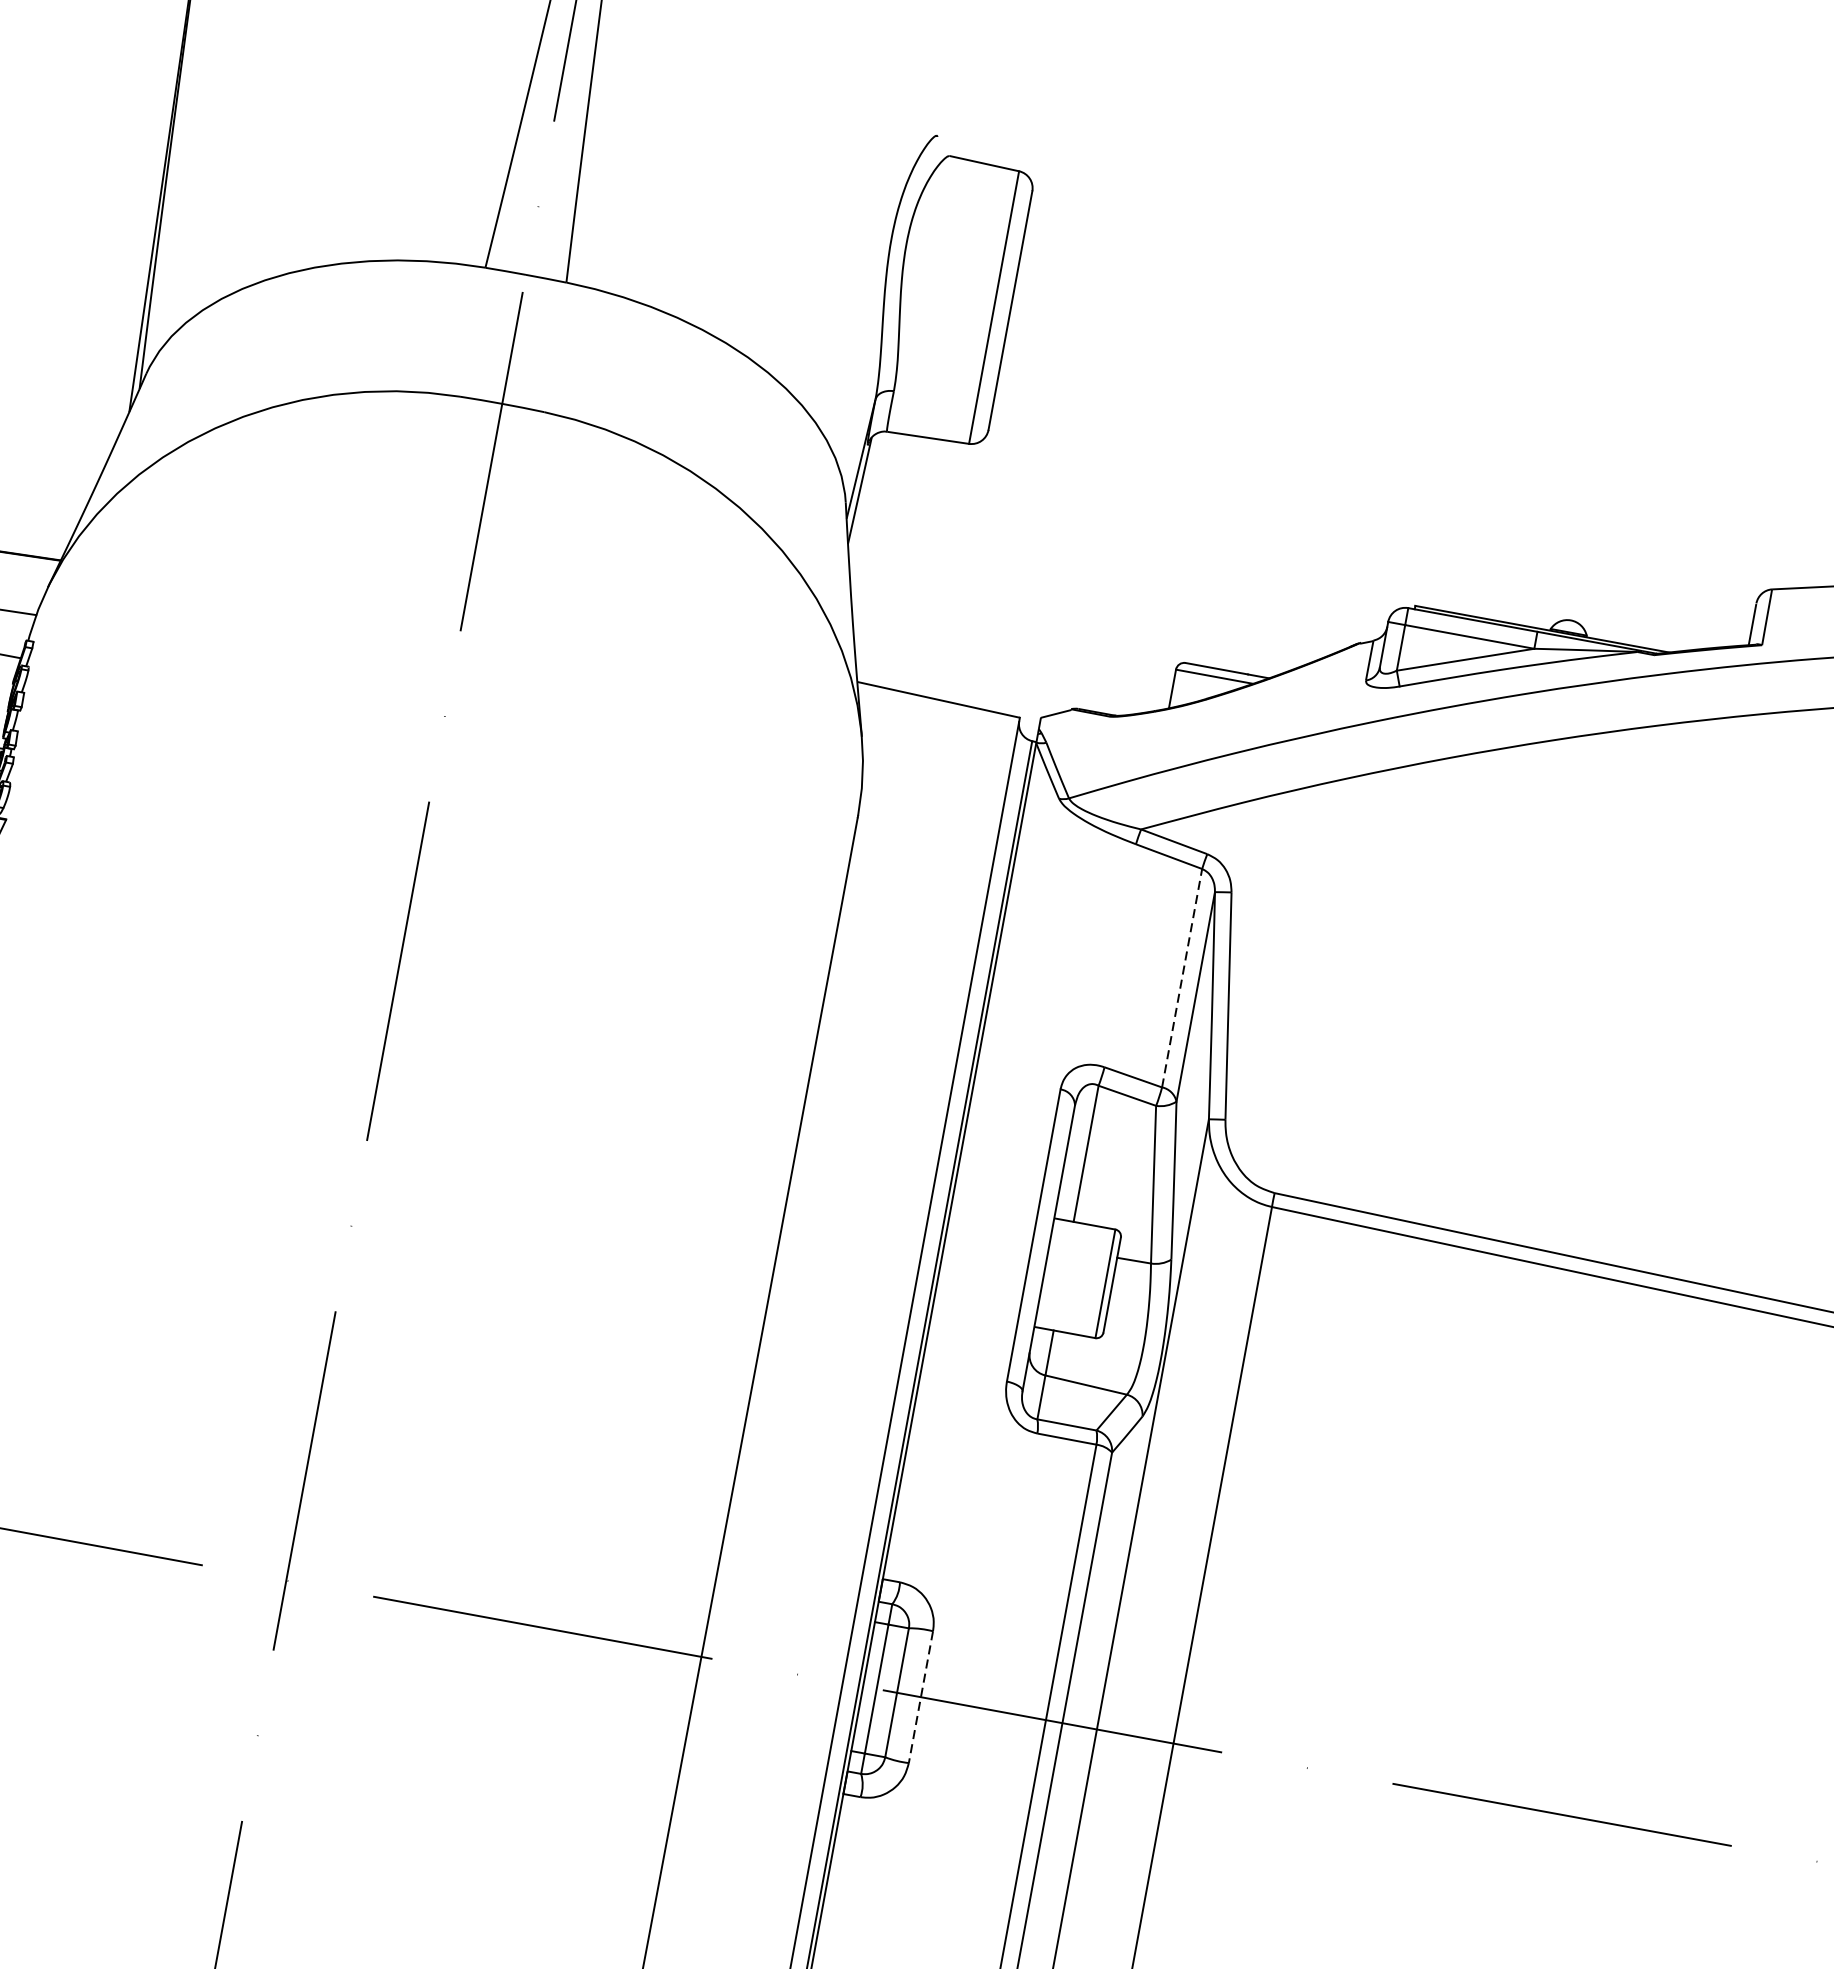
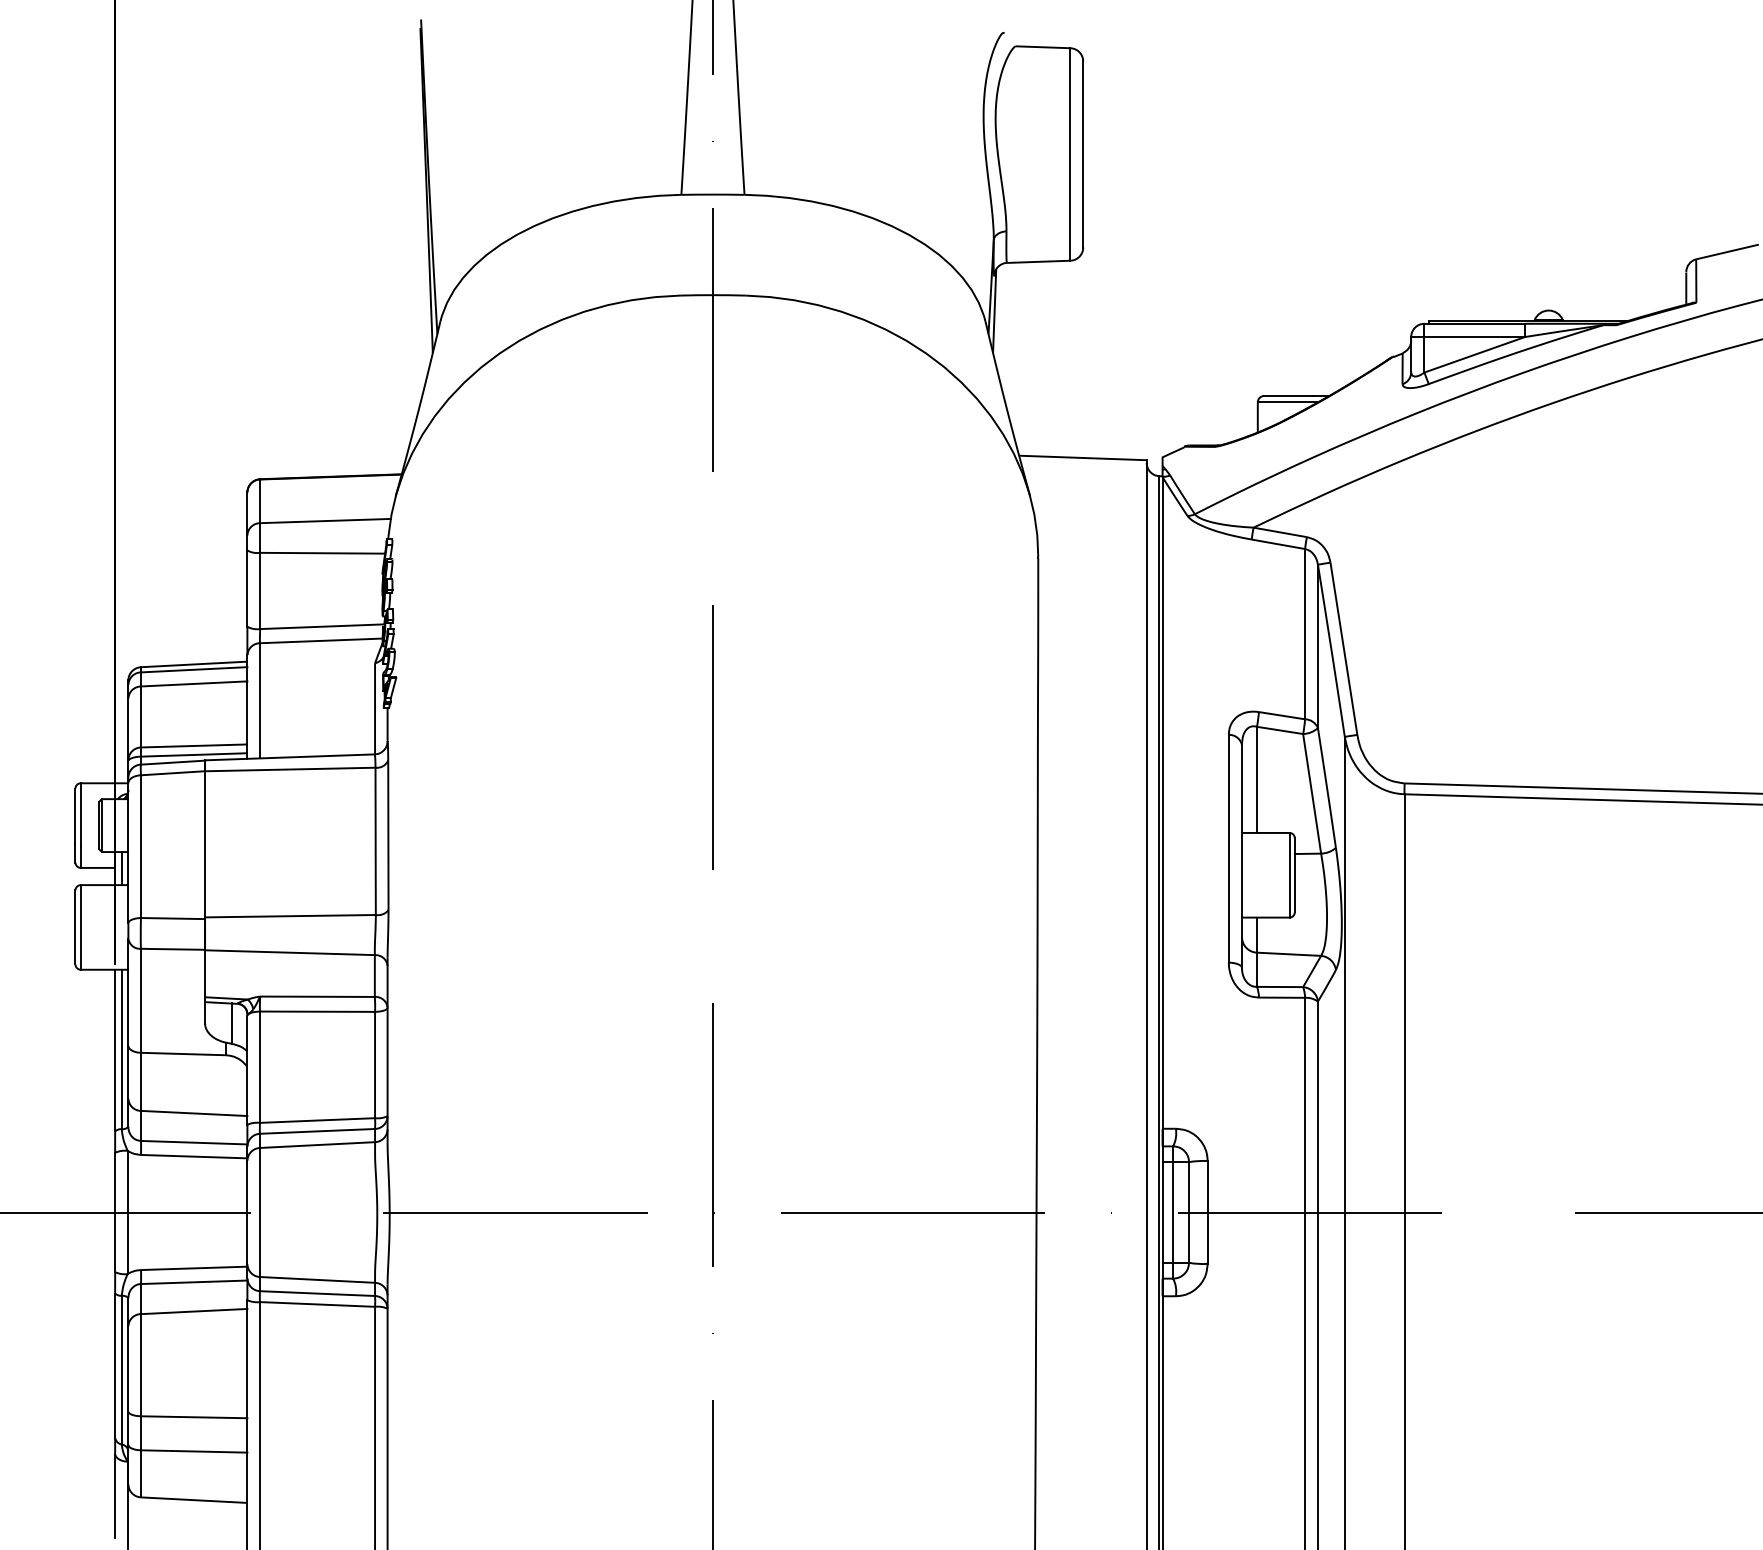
line: (1182, 977) -> (1305, 633), dashed -> solid
line: (920, 1697) -> (1207, 1212), dashed -> solid

